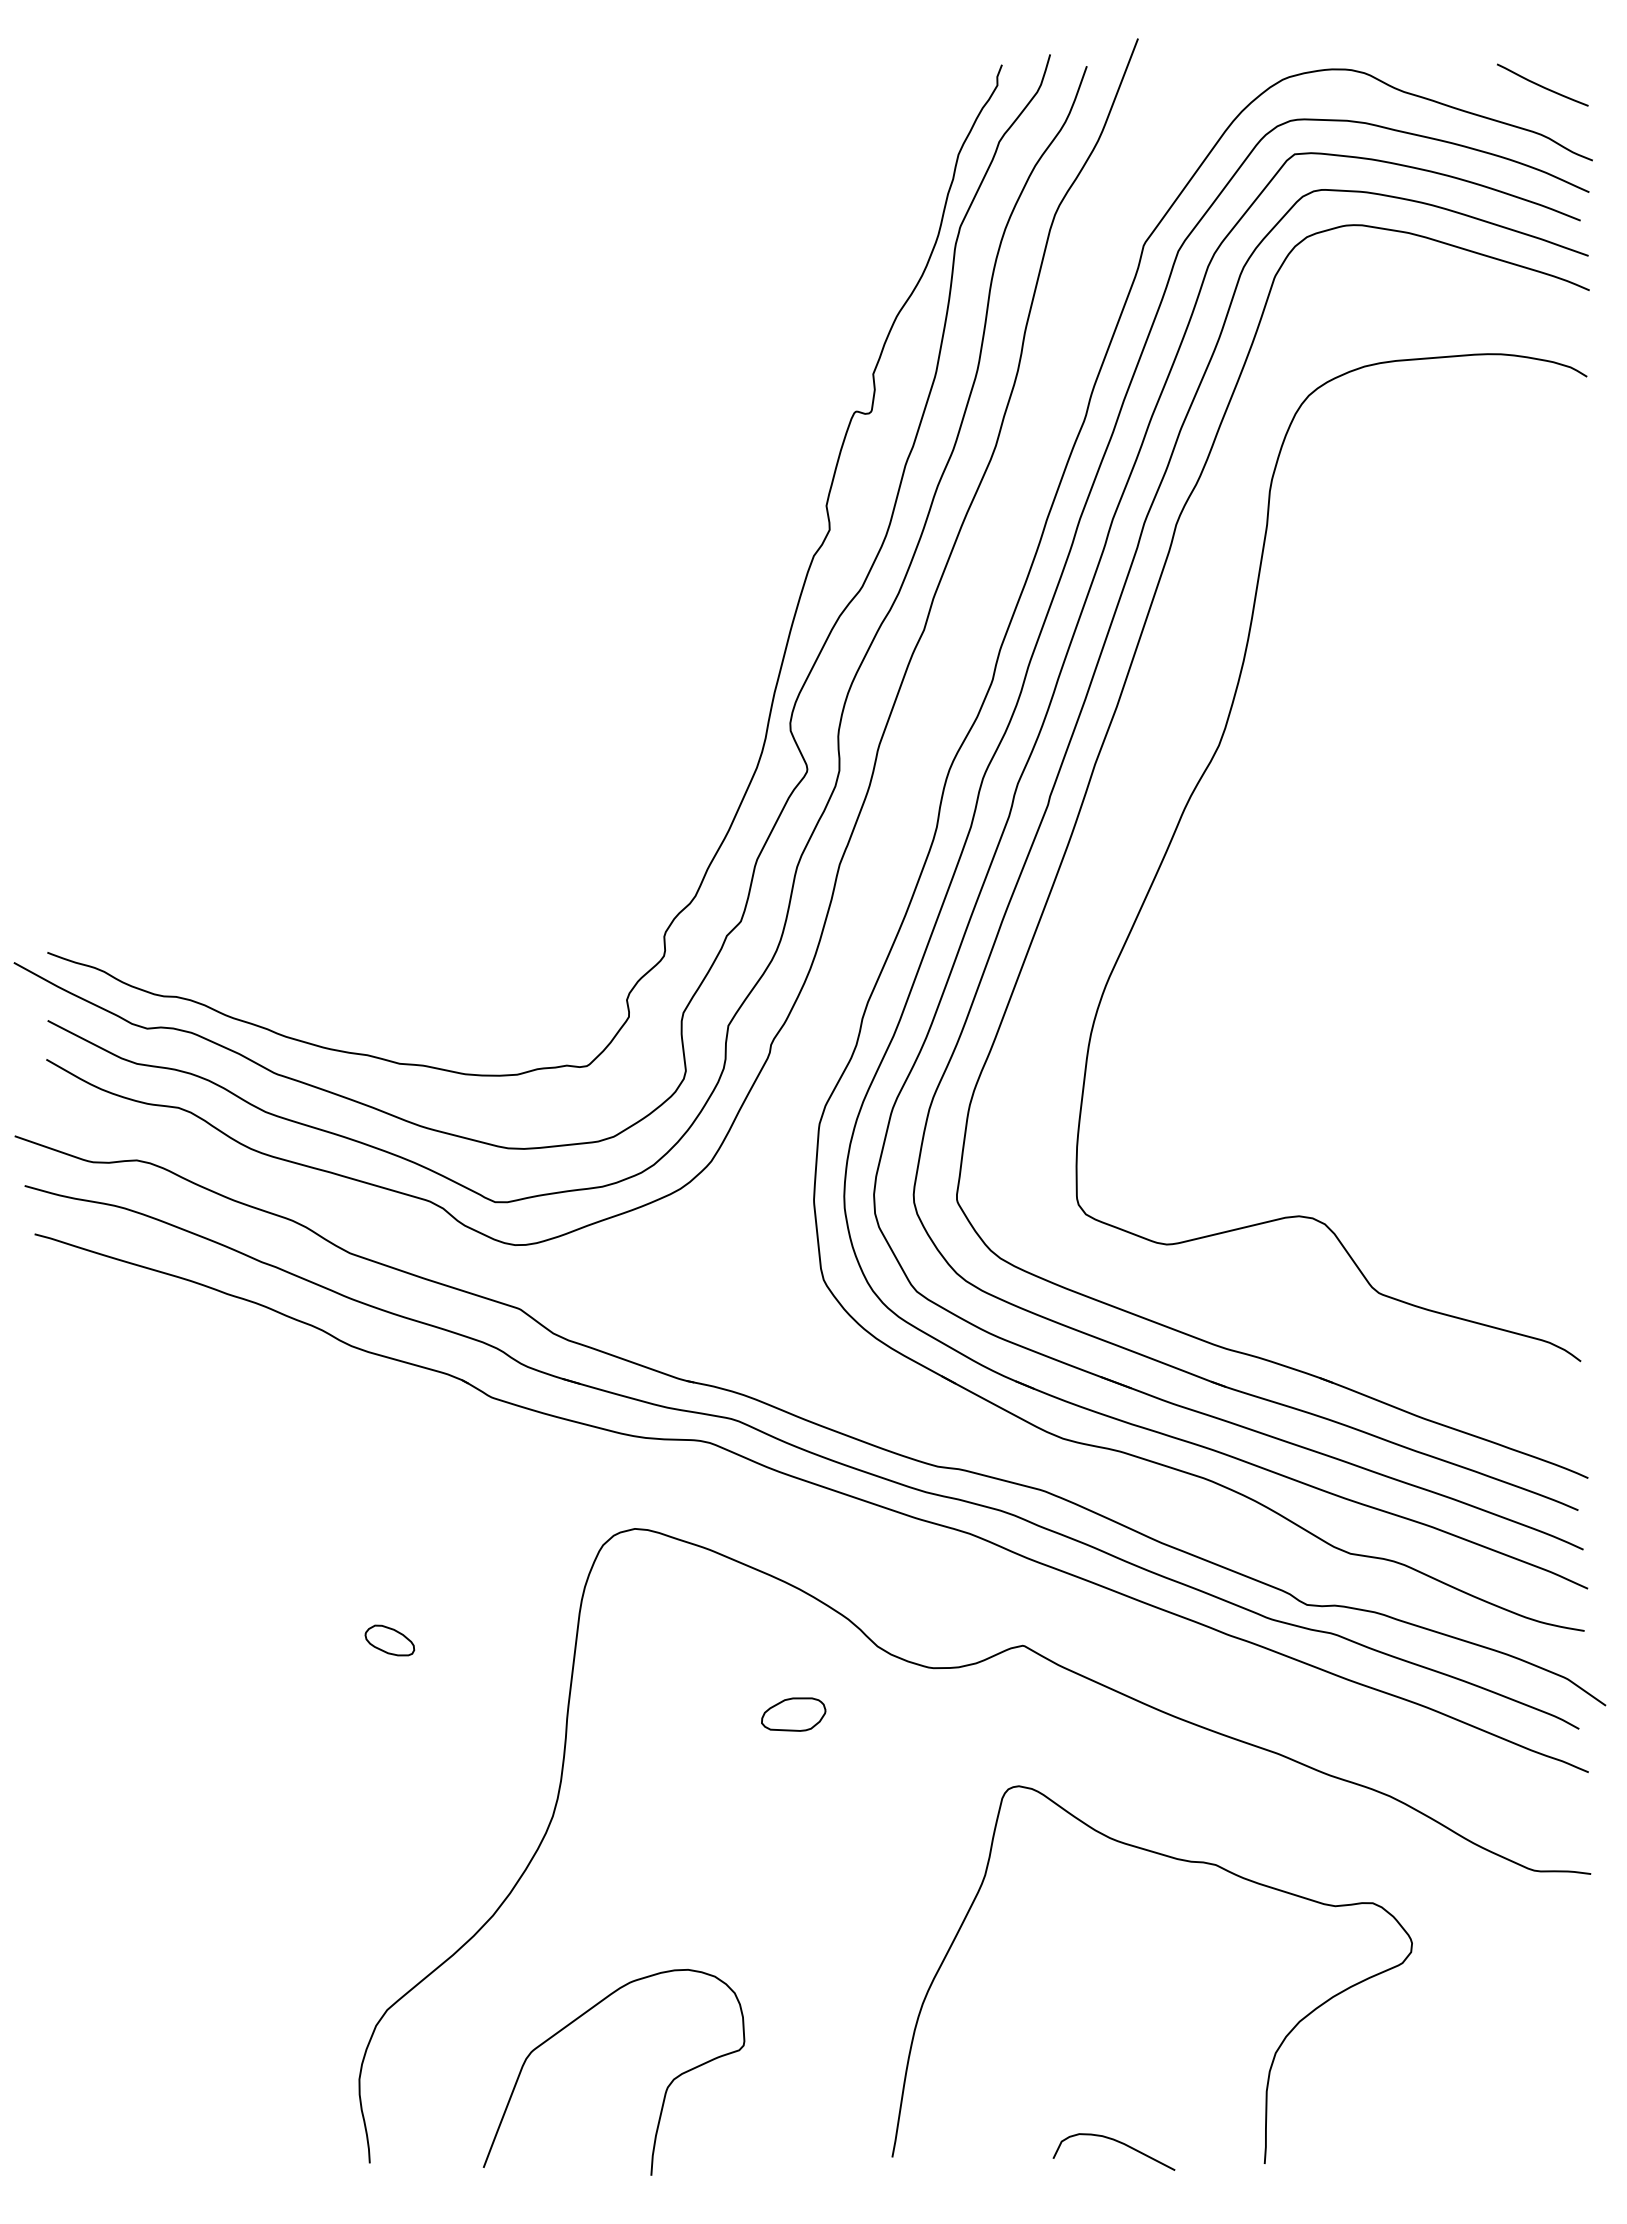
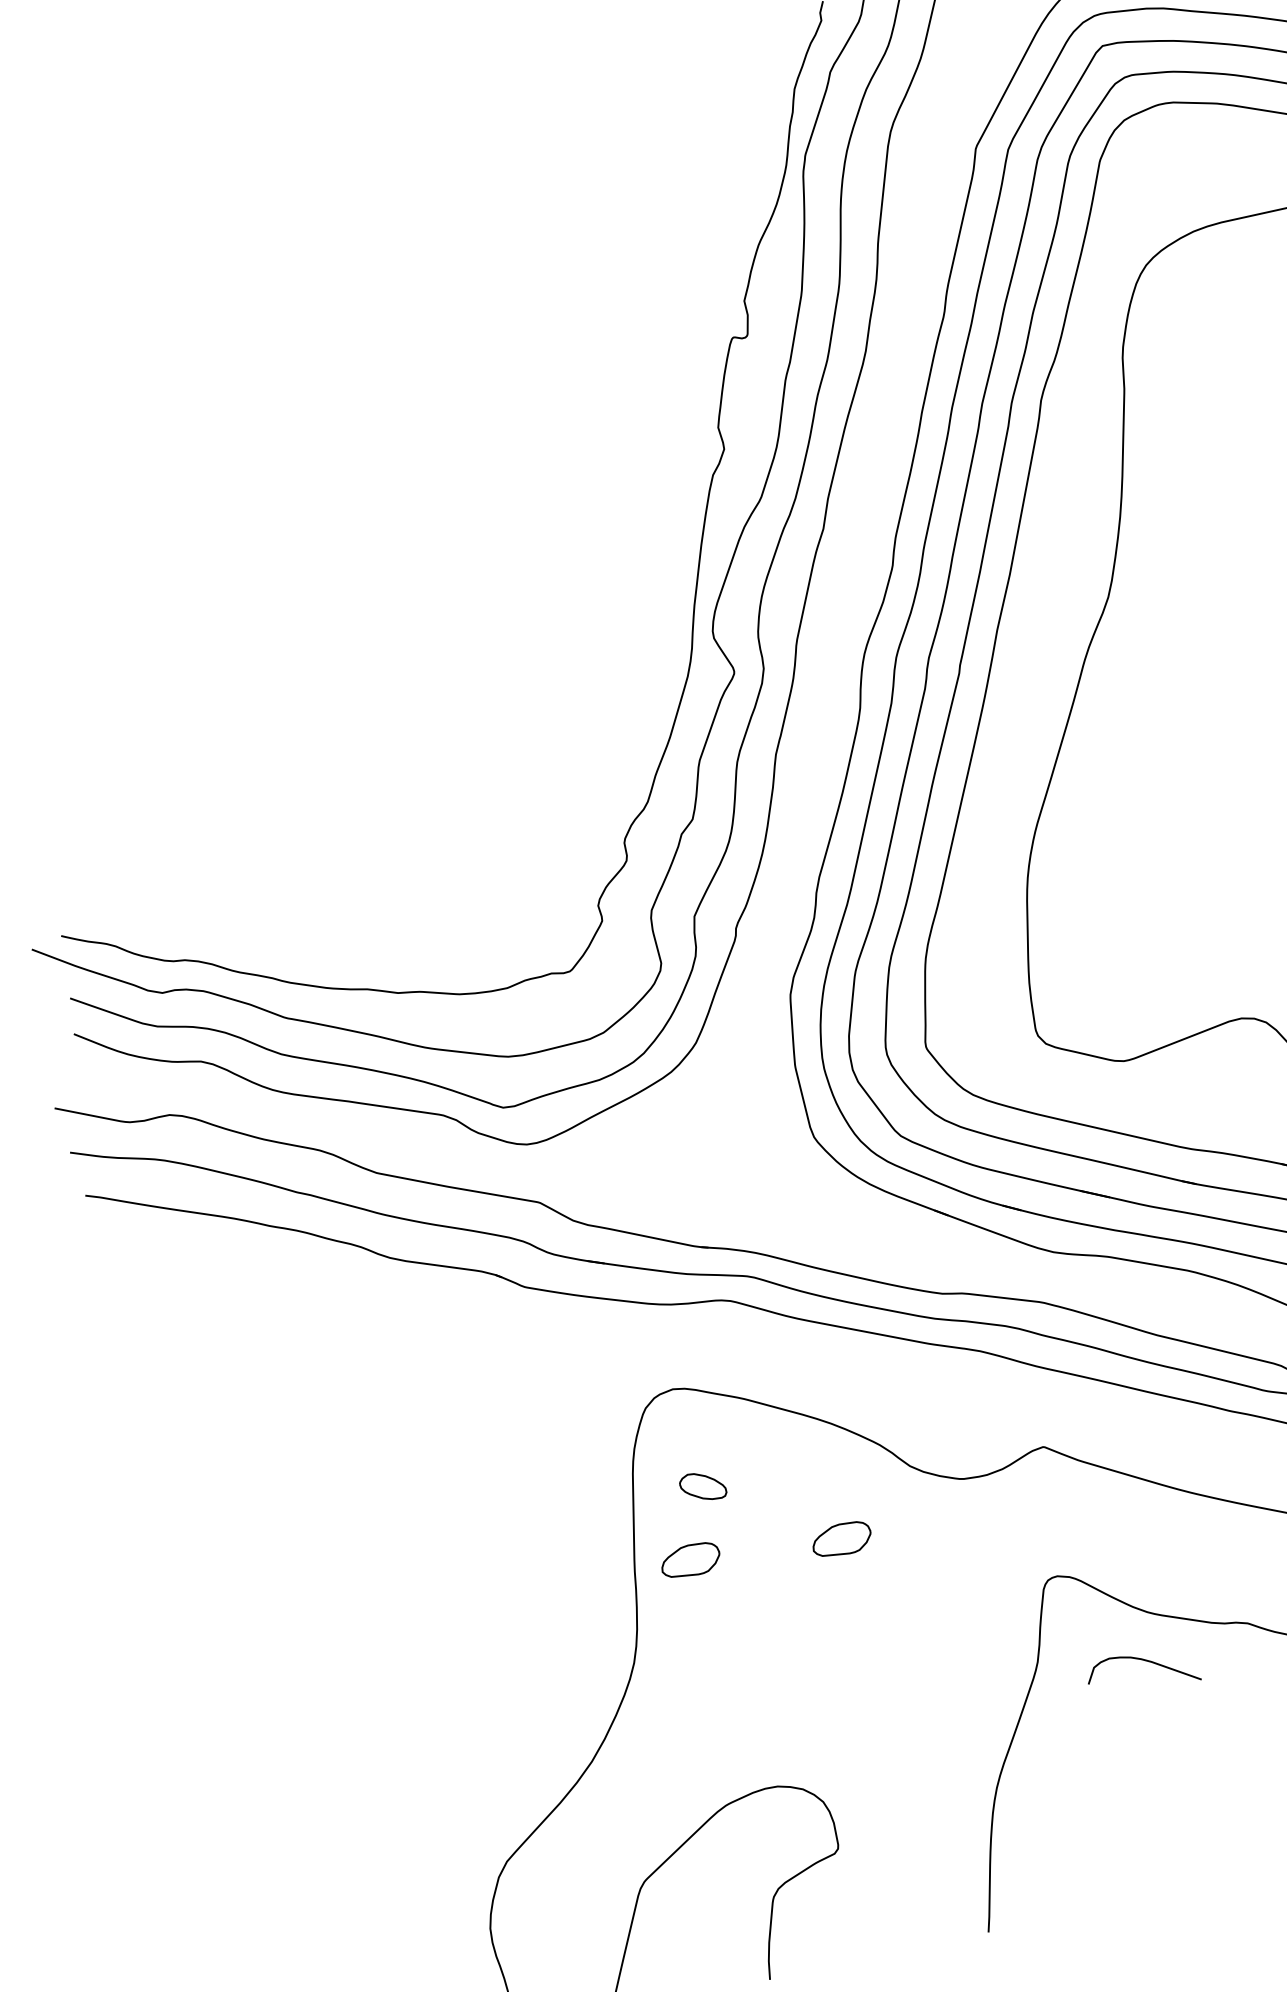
part: (389, 1640) -> (702, 1486), moved
part: (628, 1714) -> (690, 1560), added
curve: (1117, 2142) -> (1145, 1661), moved

